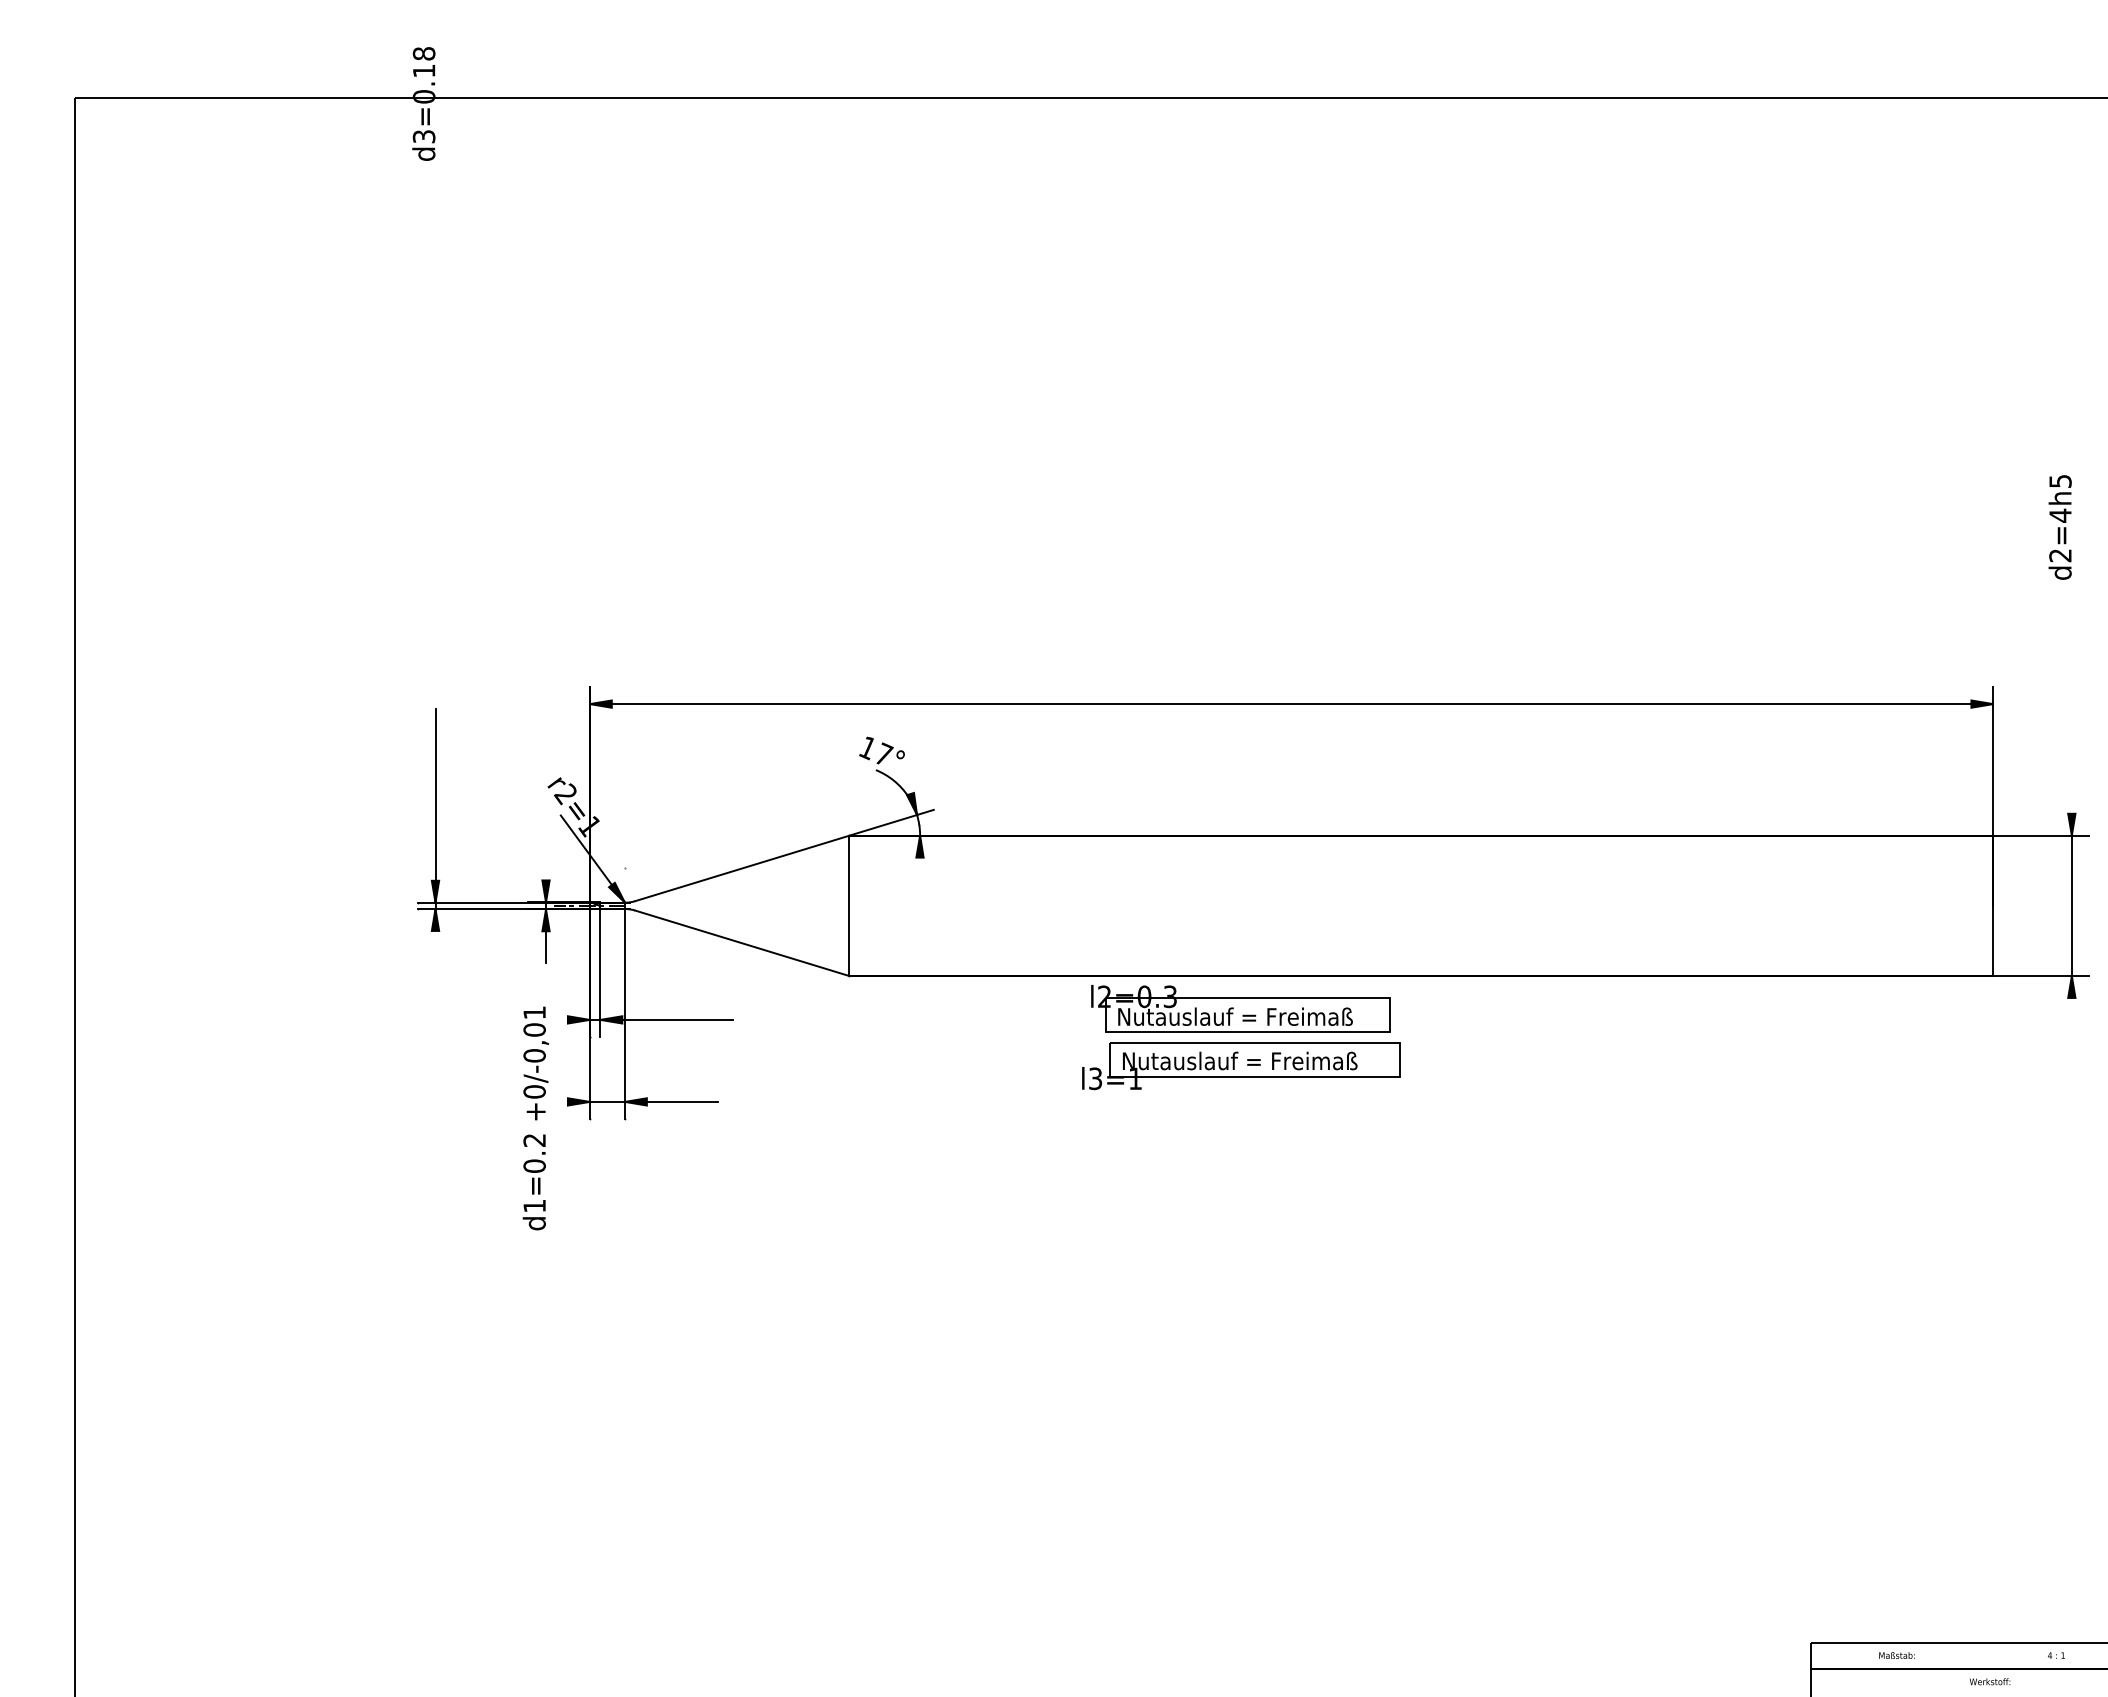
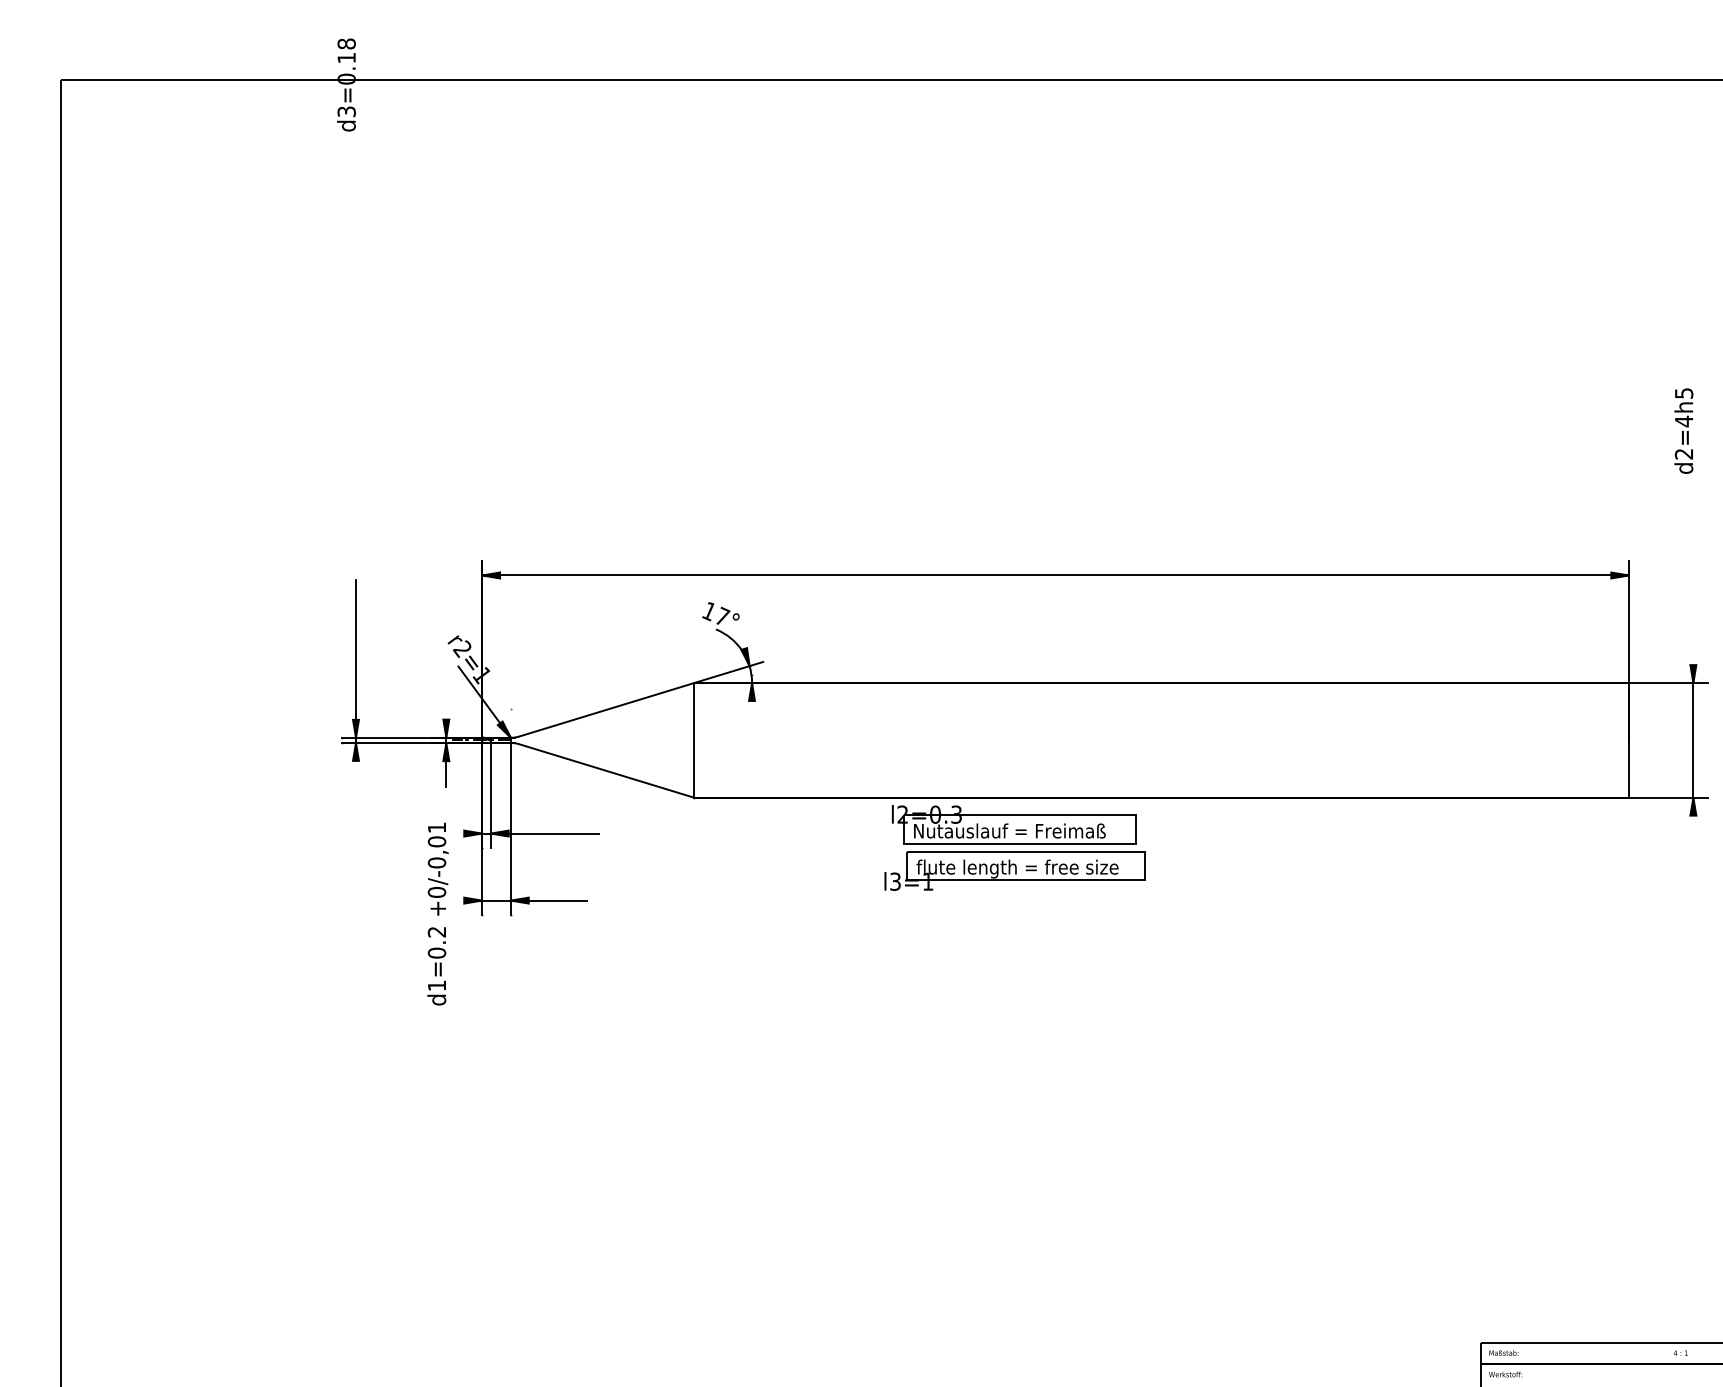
text: (1244, 1062) -> (1017, 868), Nutauslauf = Freimaß -> flute length = free size
text: (1896, 1655) -> (1503, 1353), moved
text: (1990, 1681) -> (1505, 1374), moved

